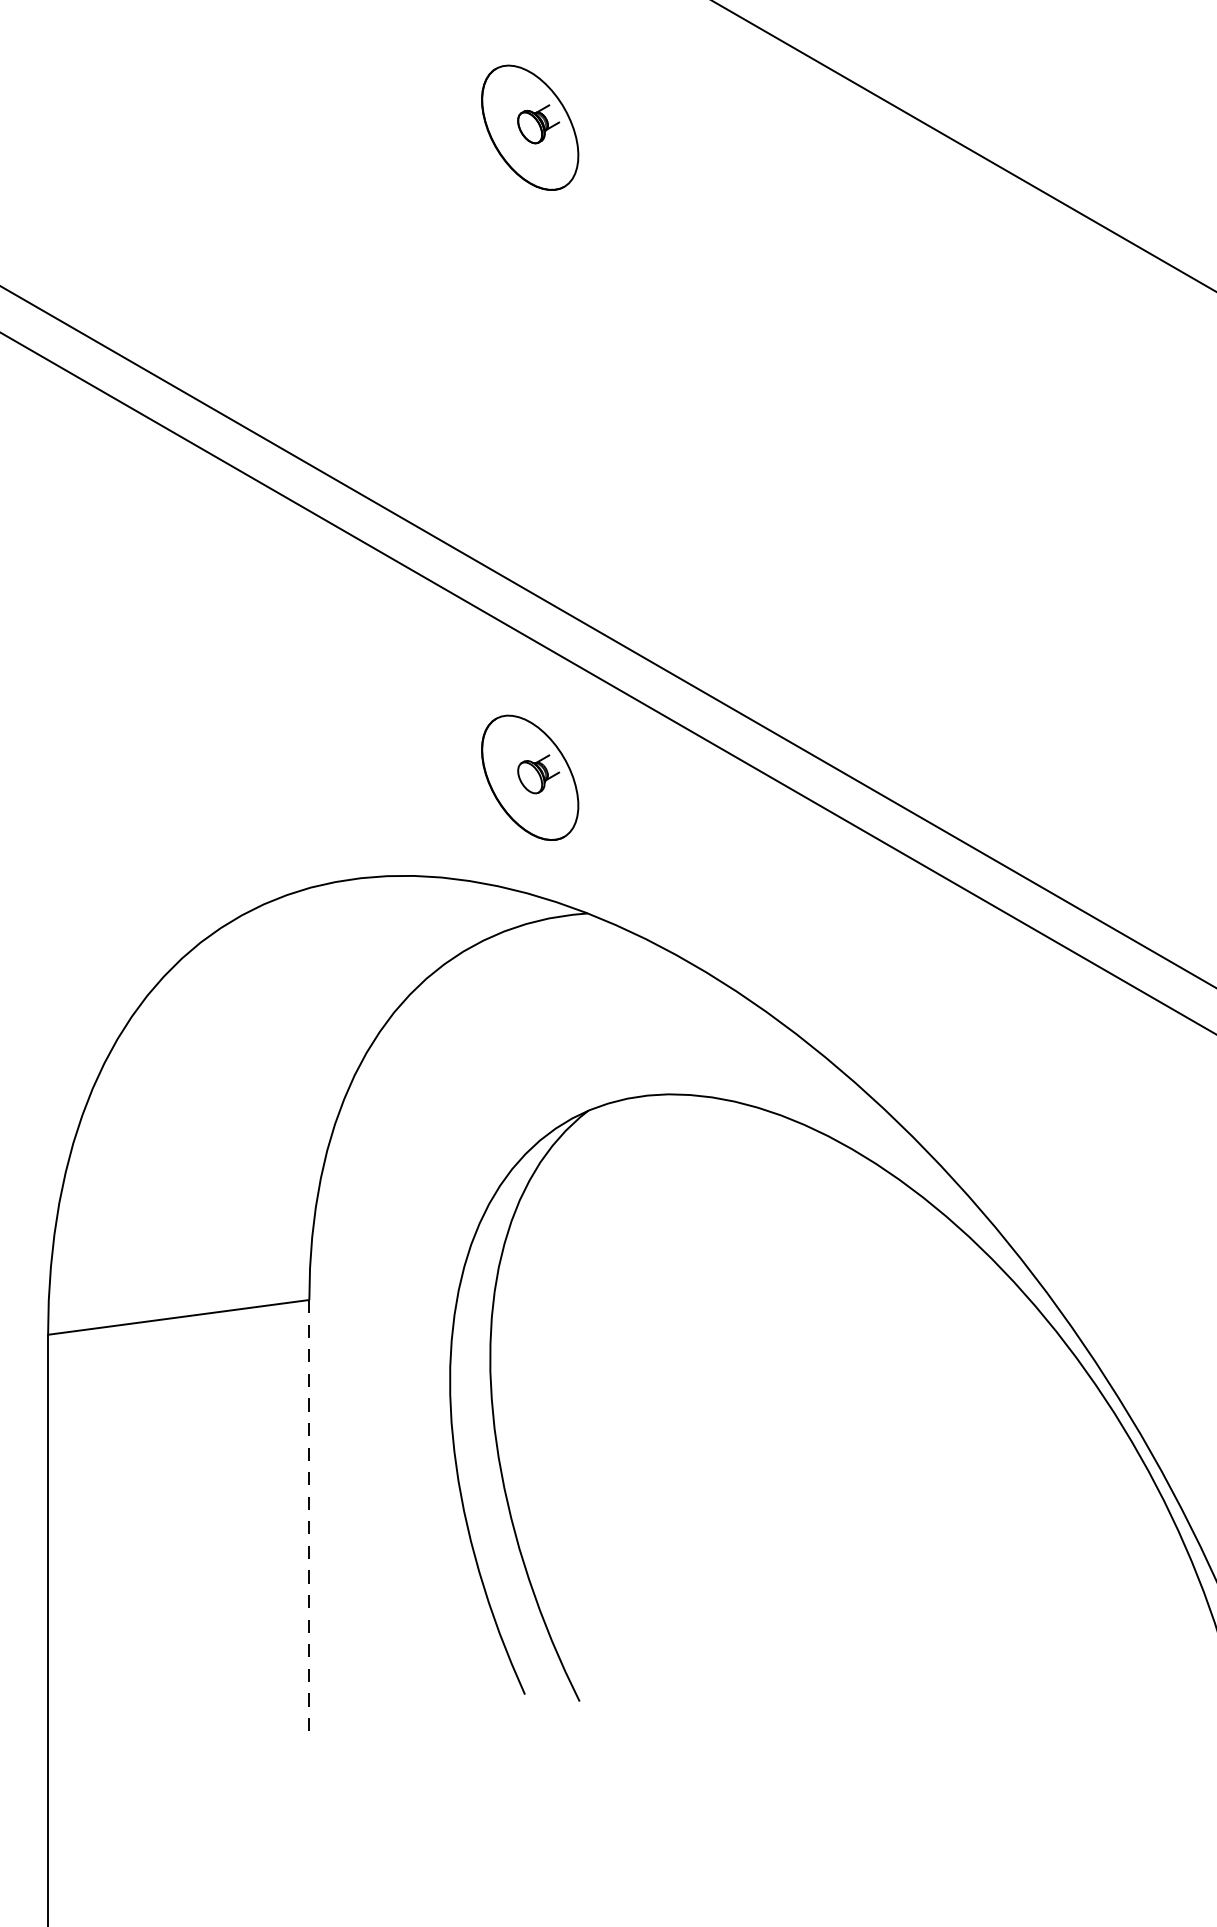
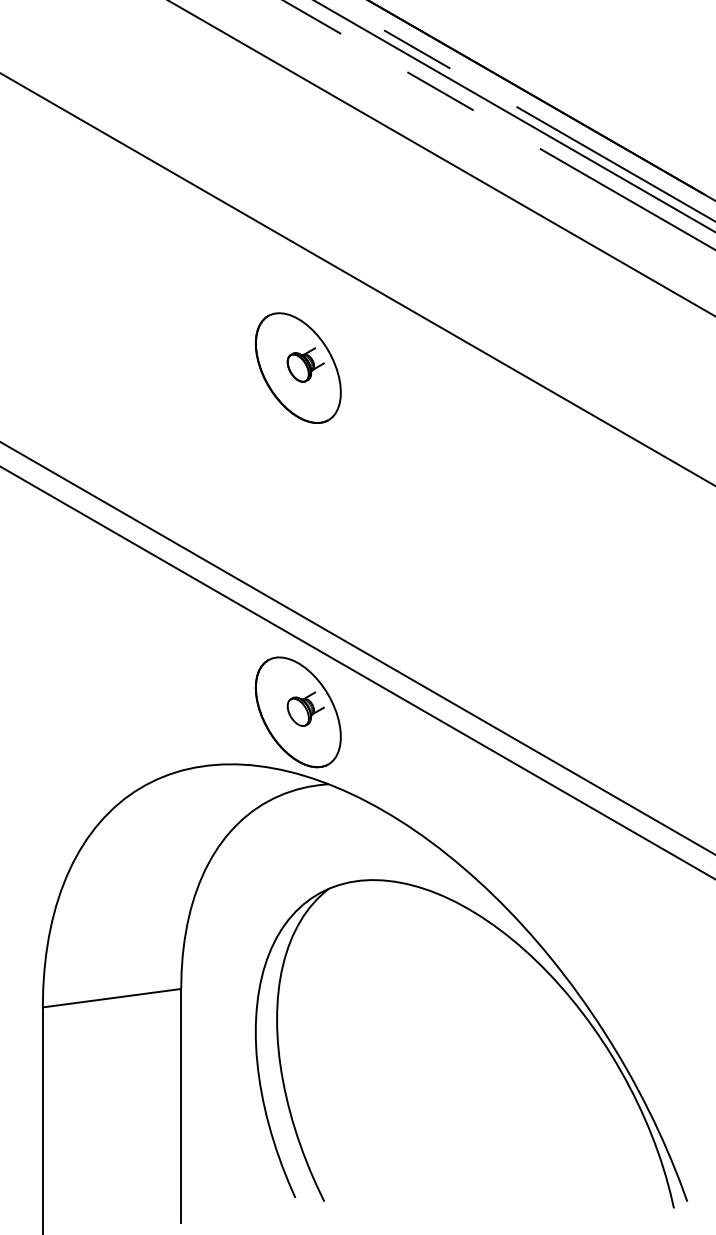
part: (528, 126) -> (297, 367), size x1.67
part: (528, 778) -> (297, 712), size x1.67
line: (309, 1519) -> (181, 1105), dashed -> solid

